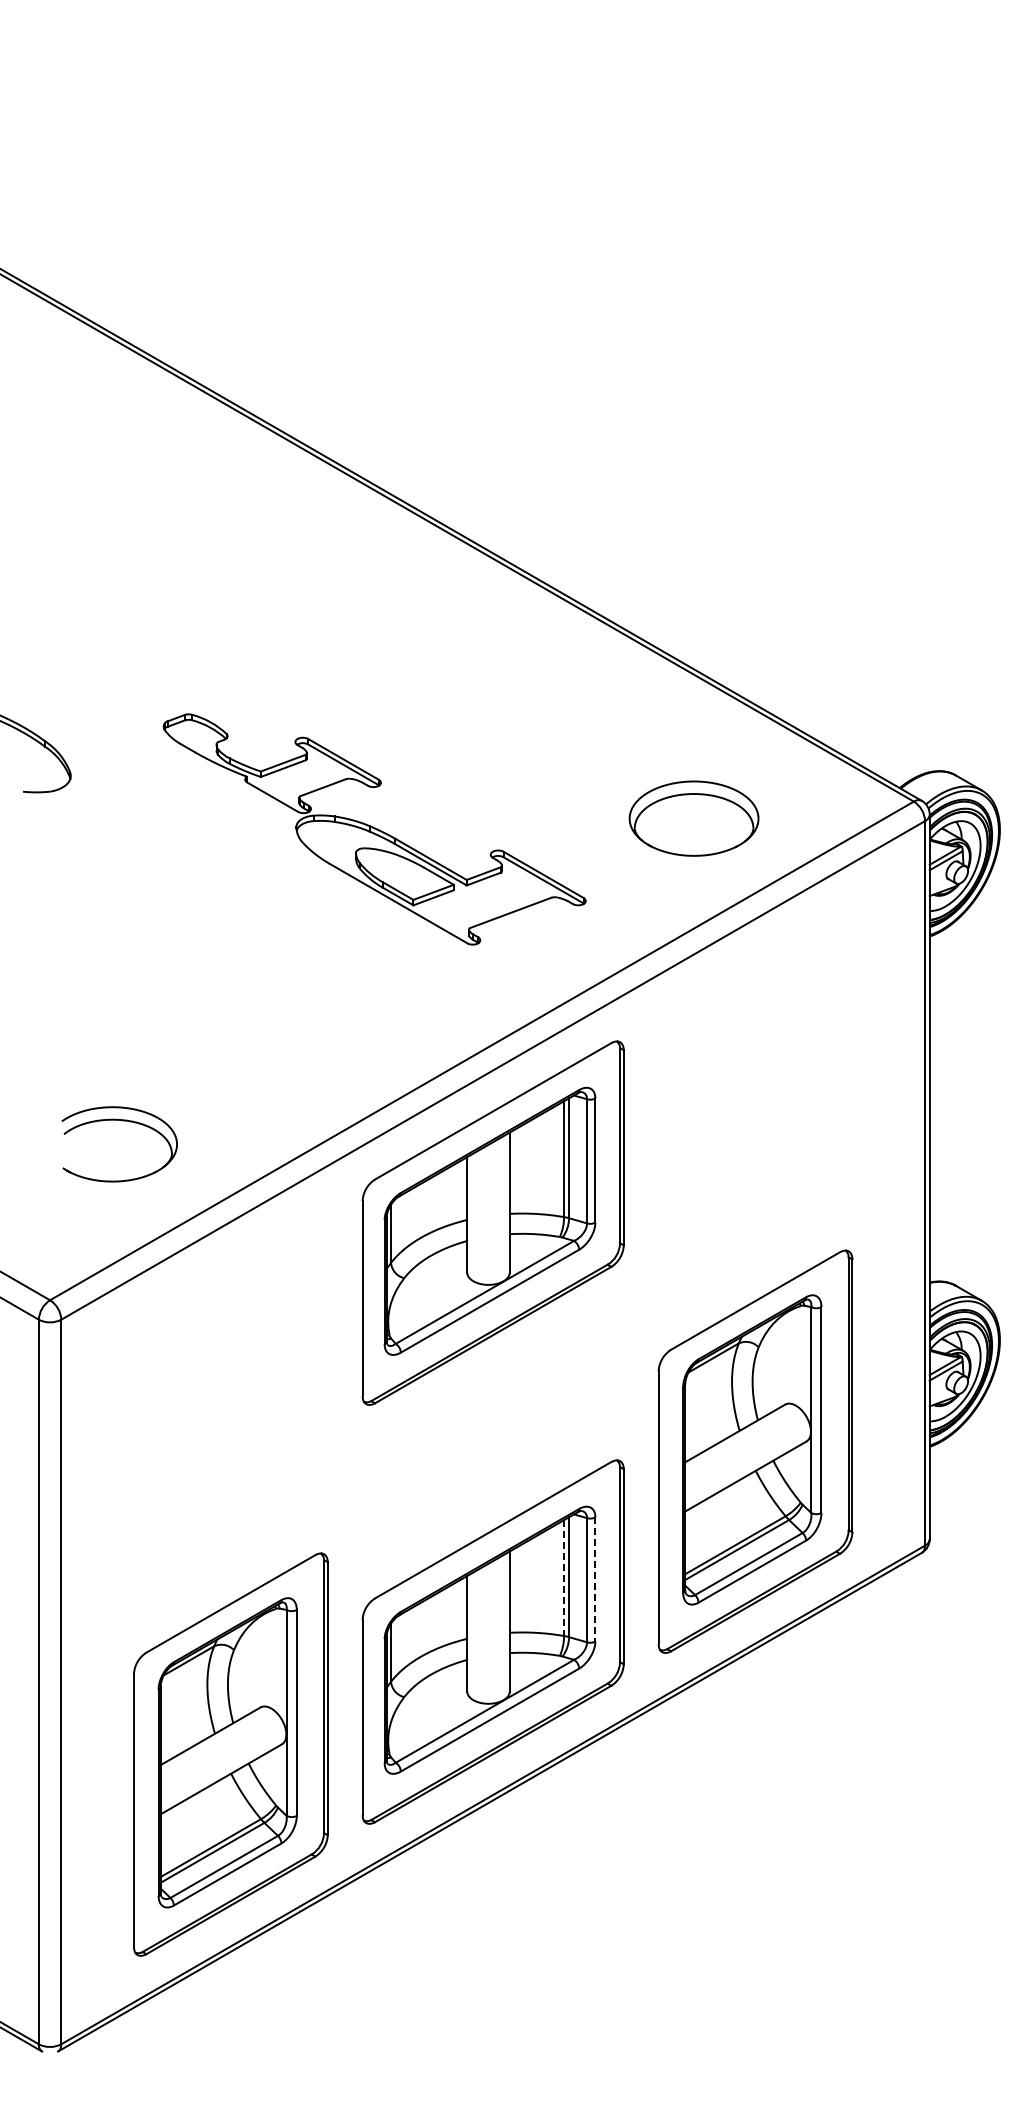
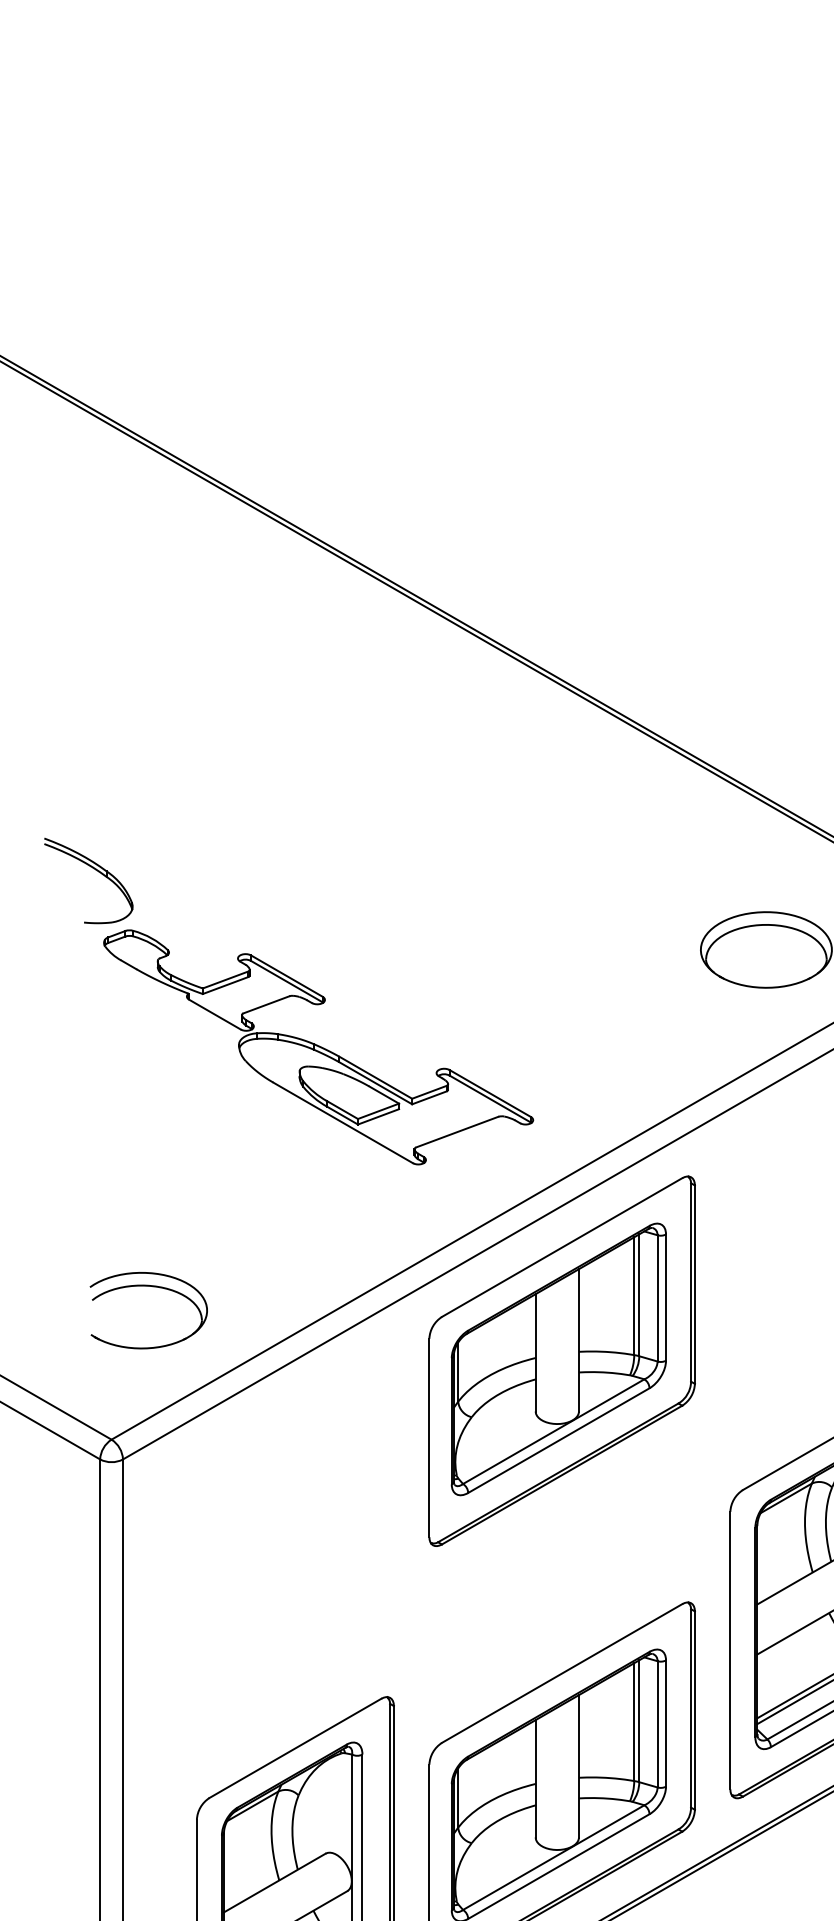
part: (374, 829) -> (318, 1047), moved
part: (122, 1121) -> (151, 1287), moved
line: (564, 1578) -> (634, 1722), dashed -> solid
line: (595, 1579) -> (666, 1723), dashed -> solid

